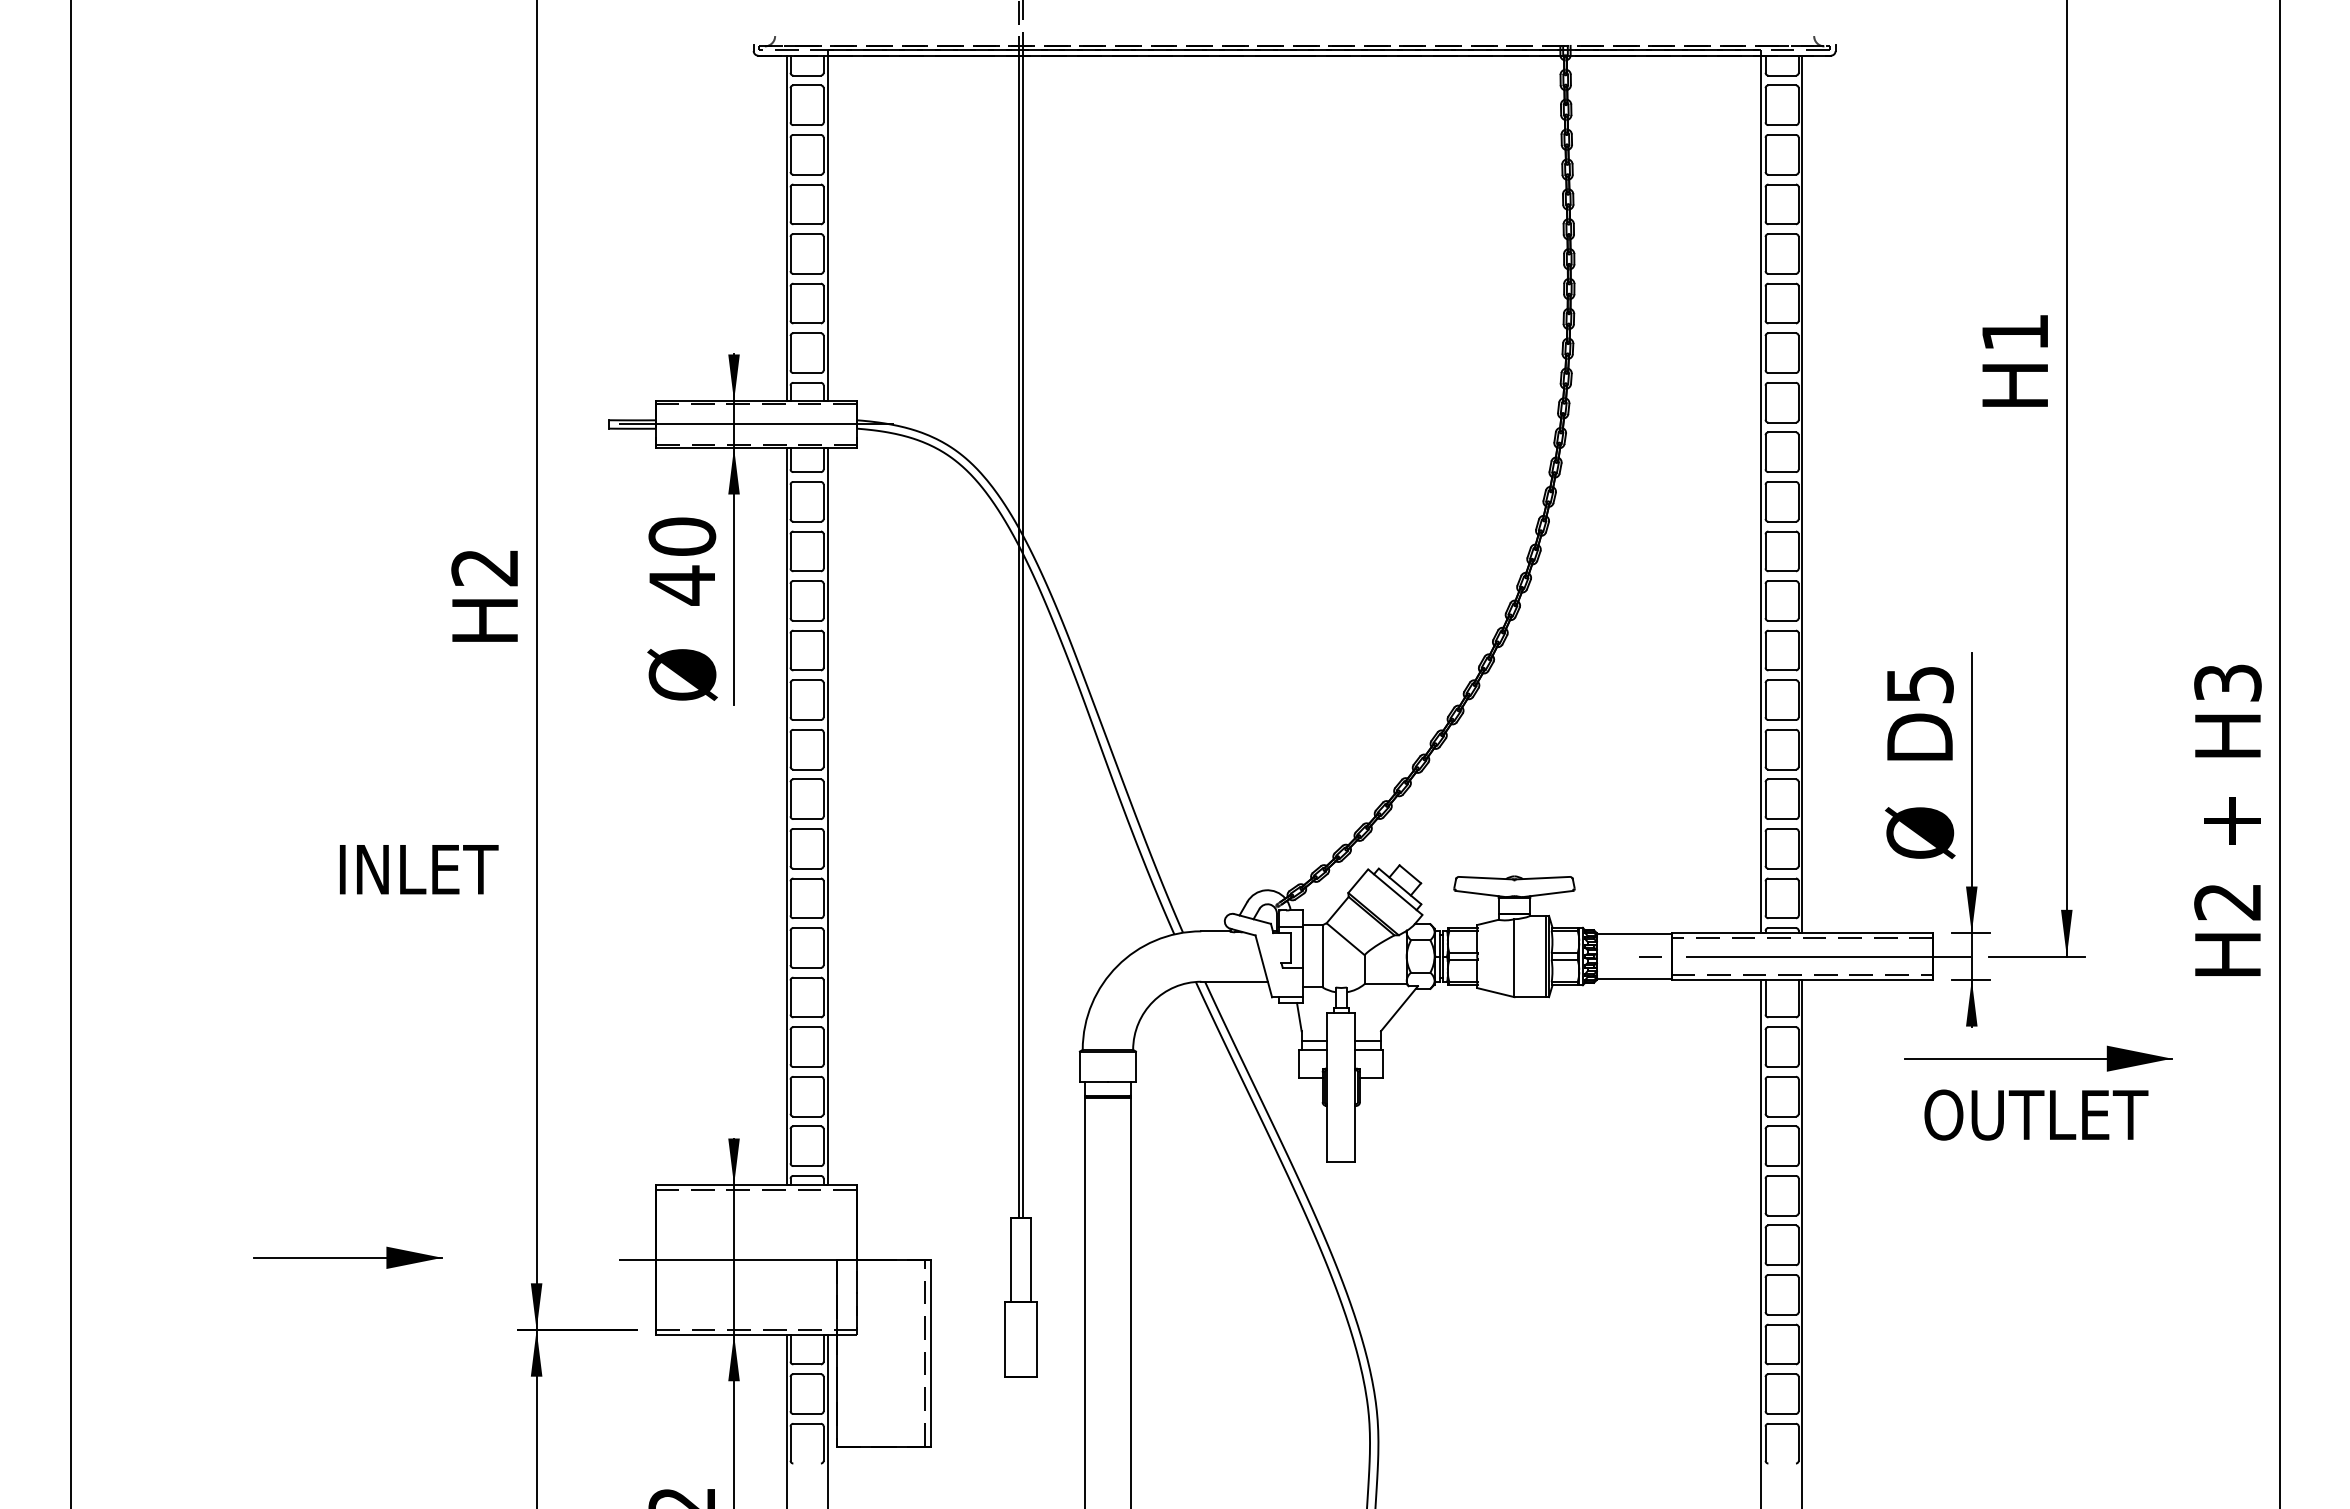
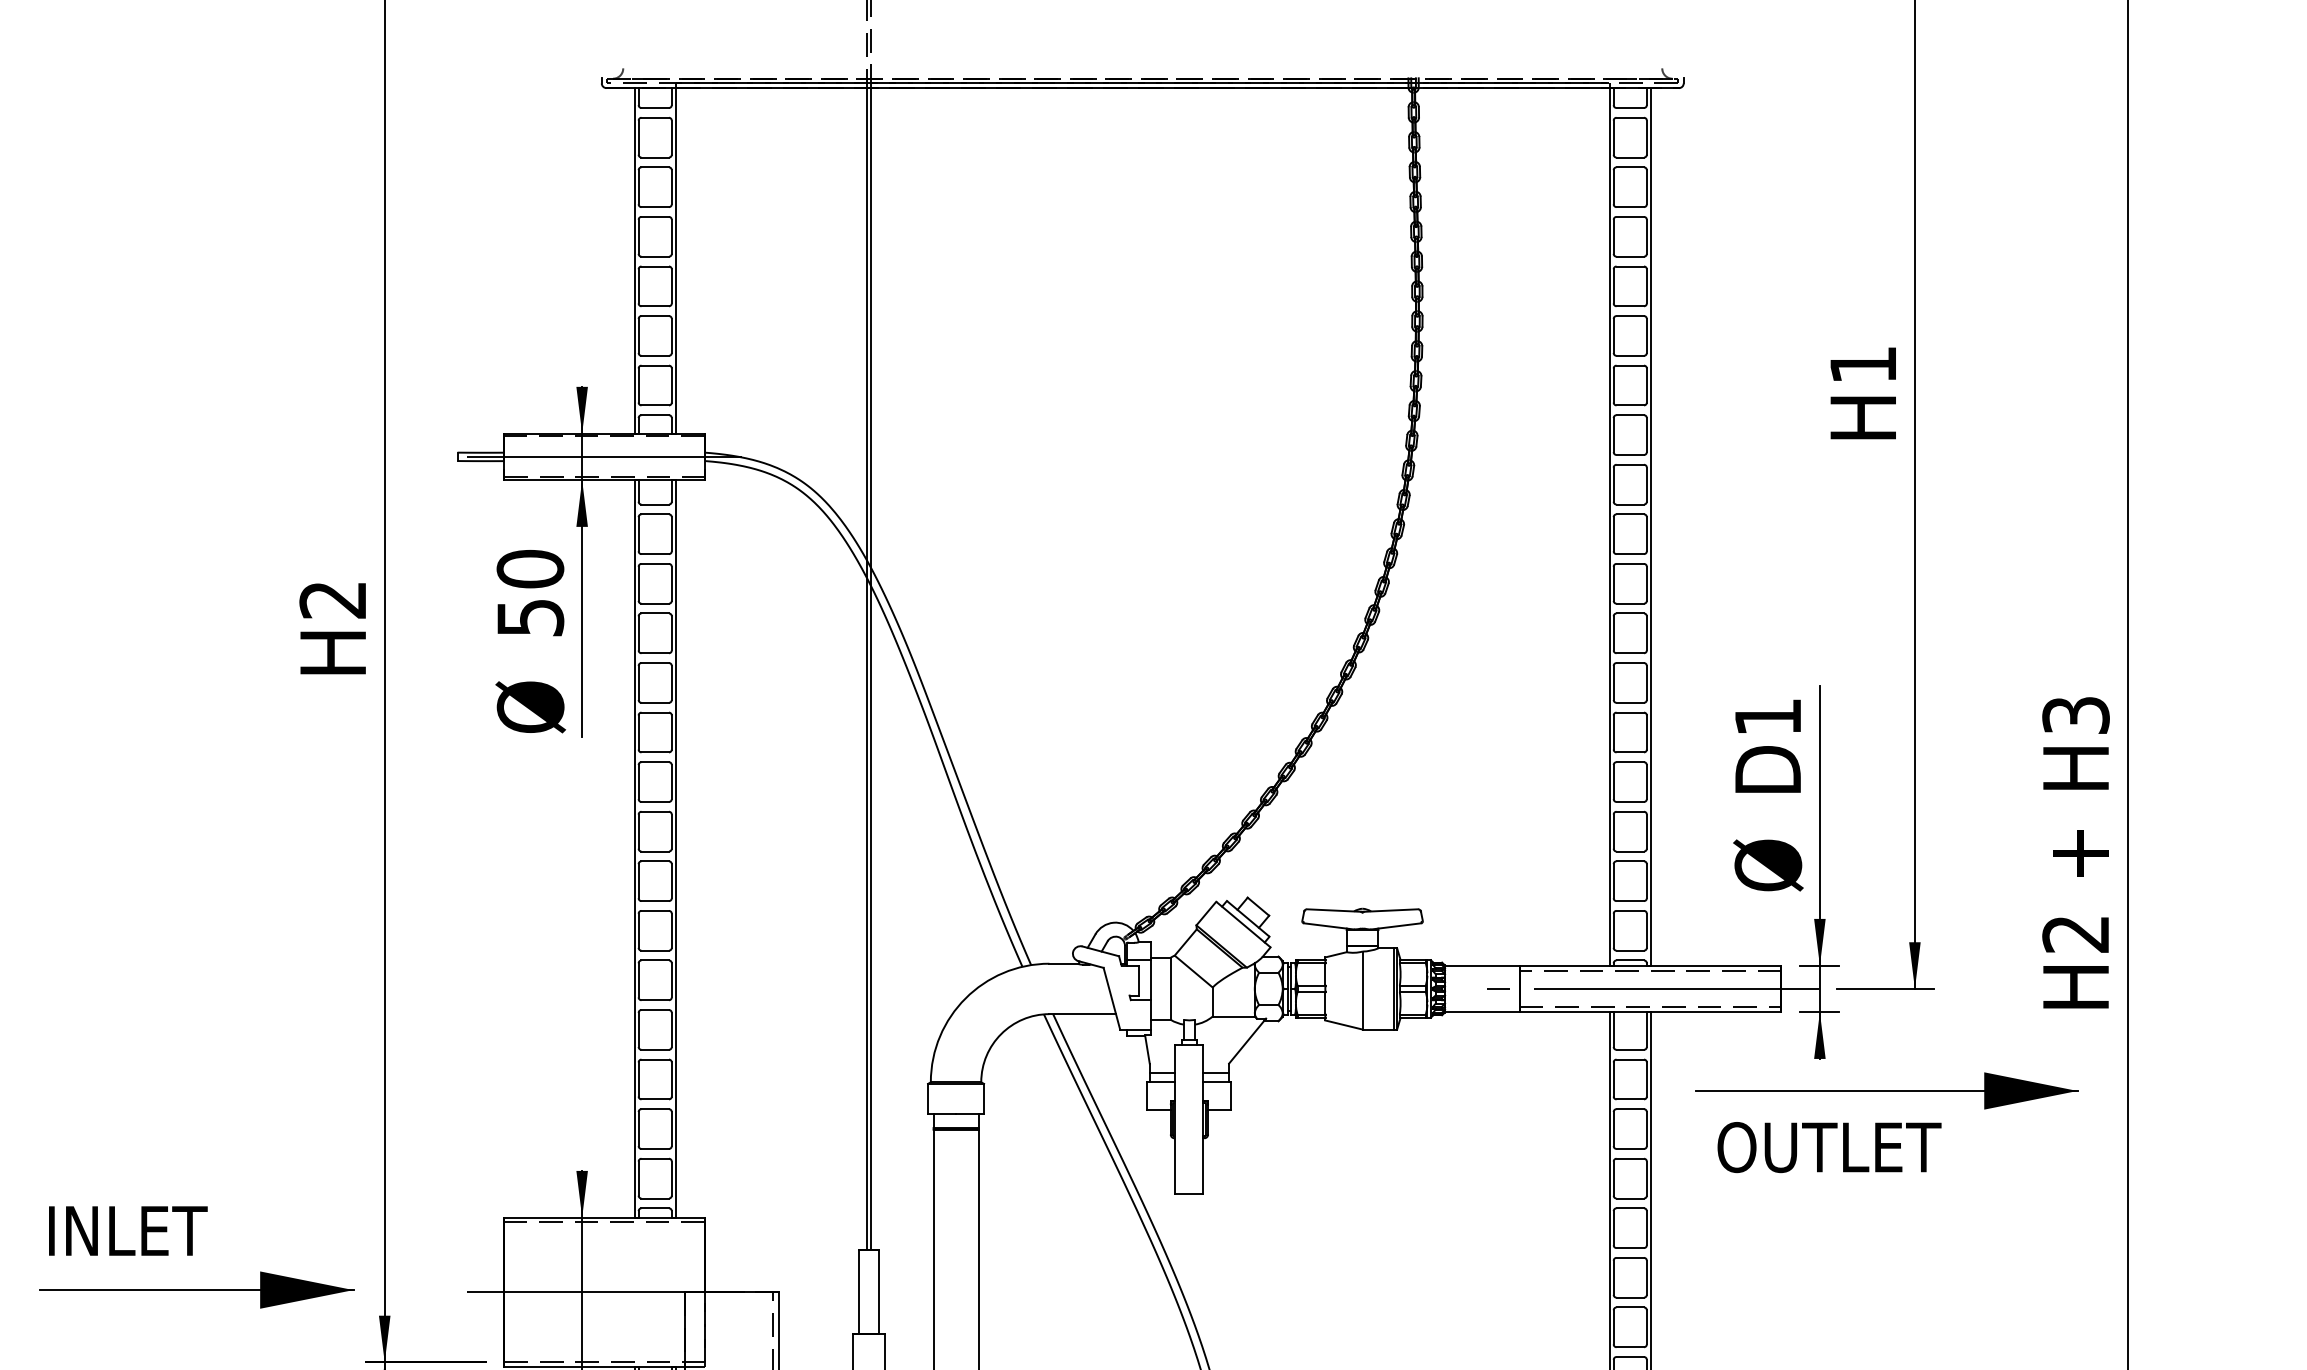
text: (682, 585) -> (530, 617), 40 -> 50
text: (1920, 685) -> (1768, 717), D5 -> D1
text: (419, 869) -> (128, 1230), moved
part: (2038, 1058) -> (1886, 1090), size x1.43
text: (2036, 1114) -> (1829, 1146), moved
part: (347, 1257) -> (195, 1289), size x1.67

